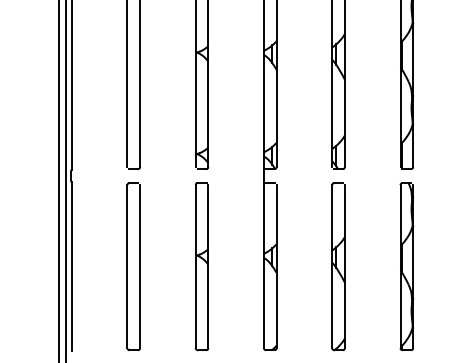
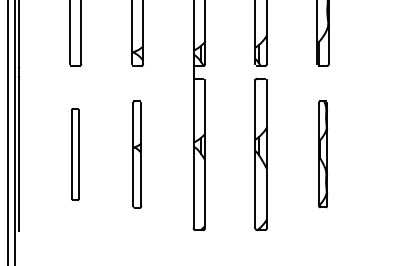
part: (133, 266) -> (75, 154), size x0.6
part: (201, 266) -> (136, 154), size x0.7
part: (406, 266) -> (322, 154), size x0.7

